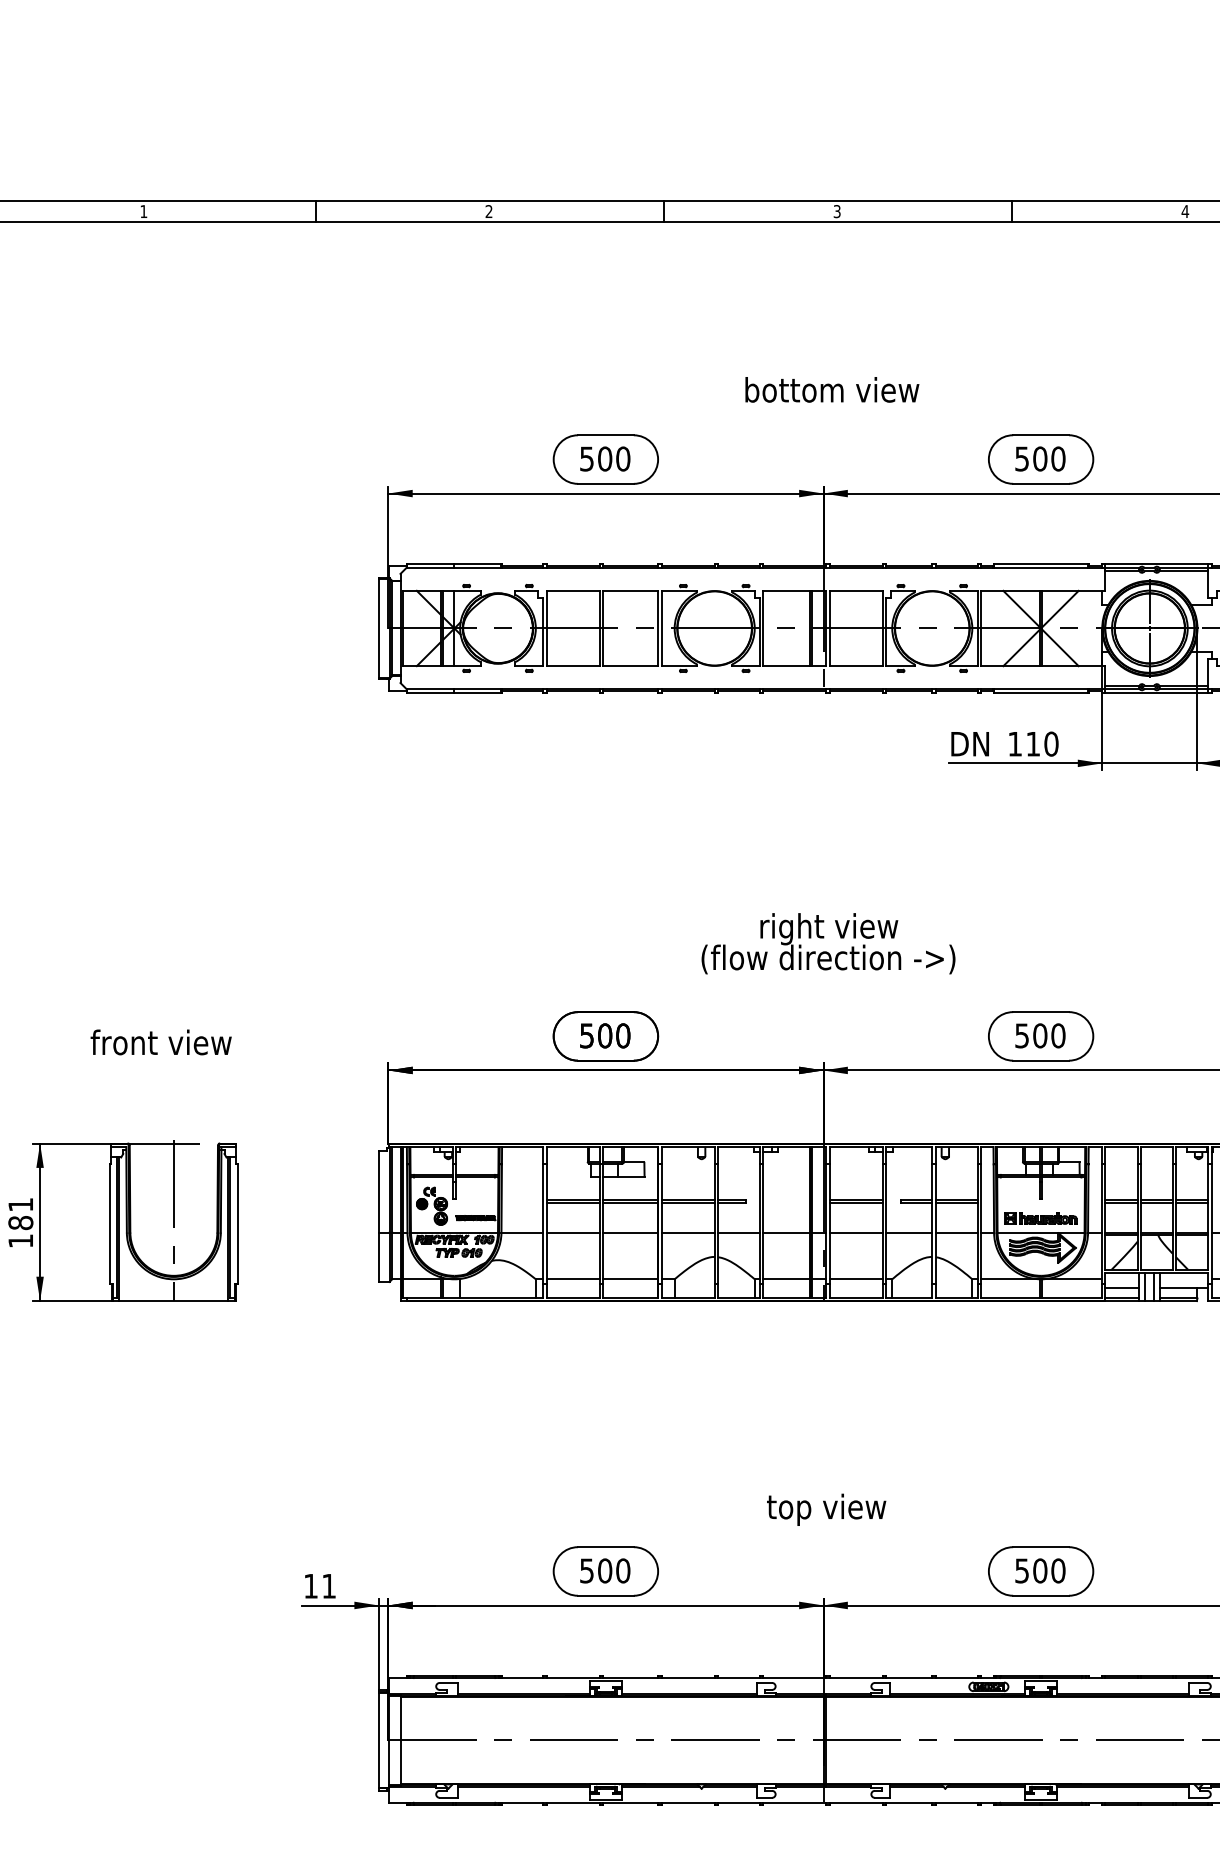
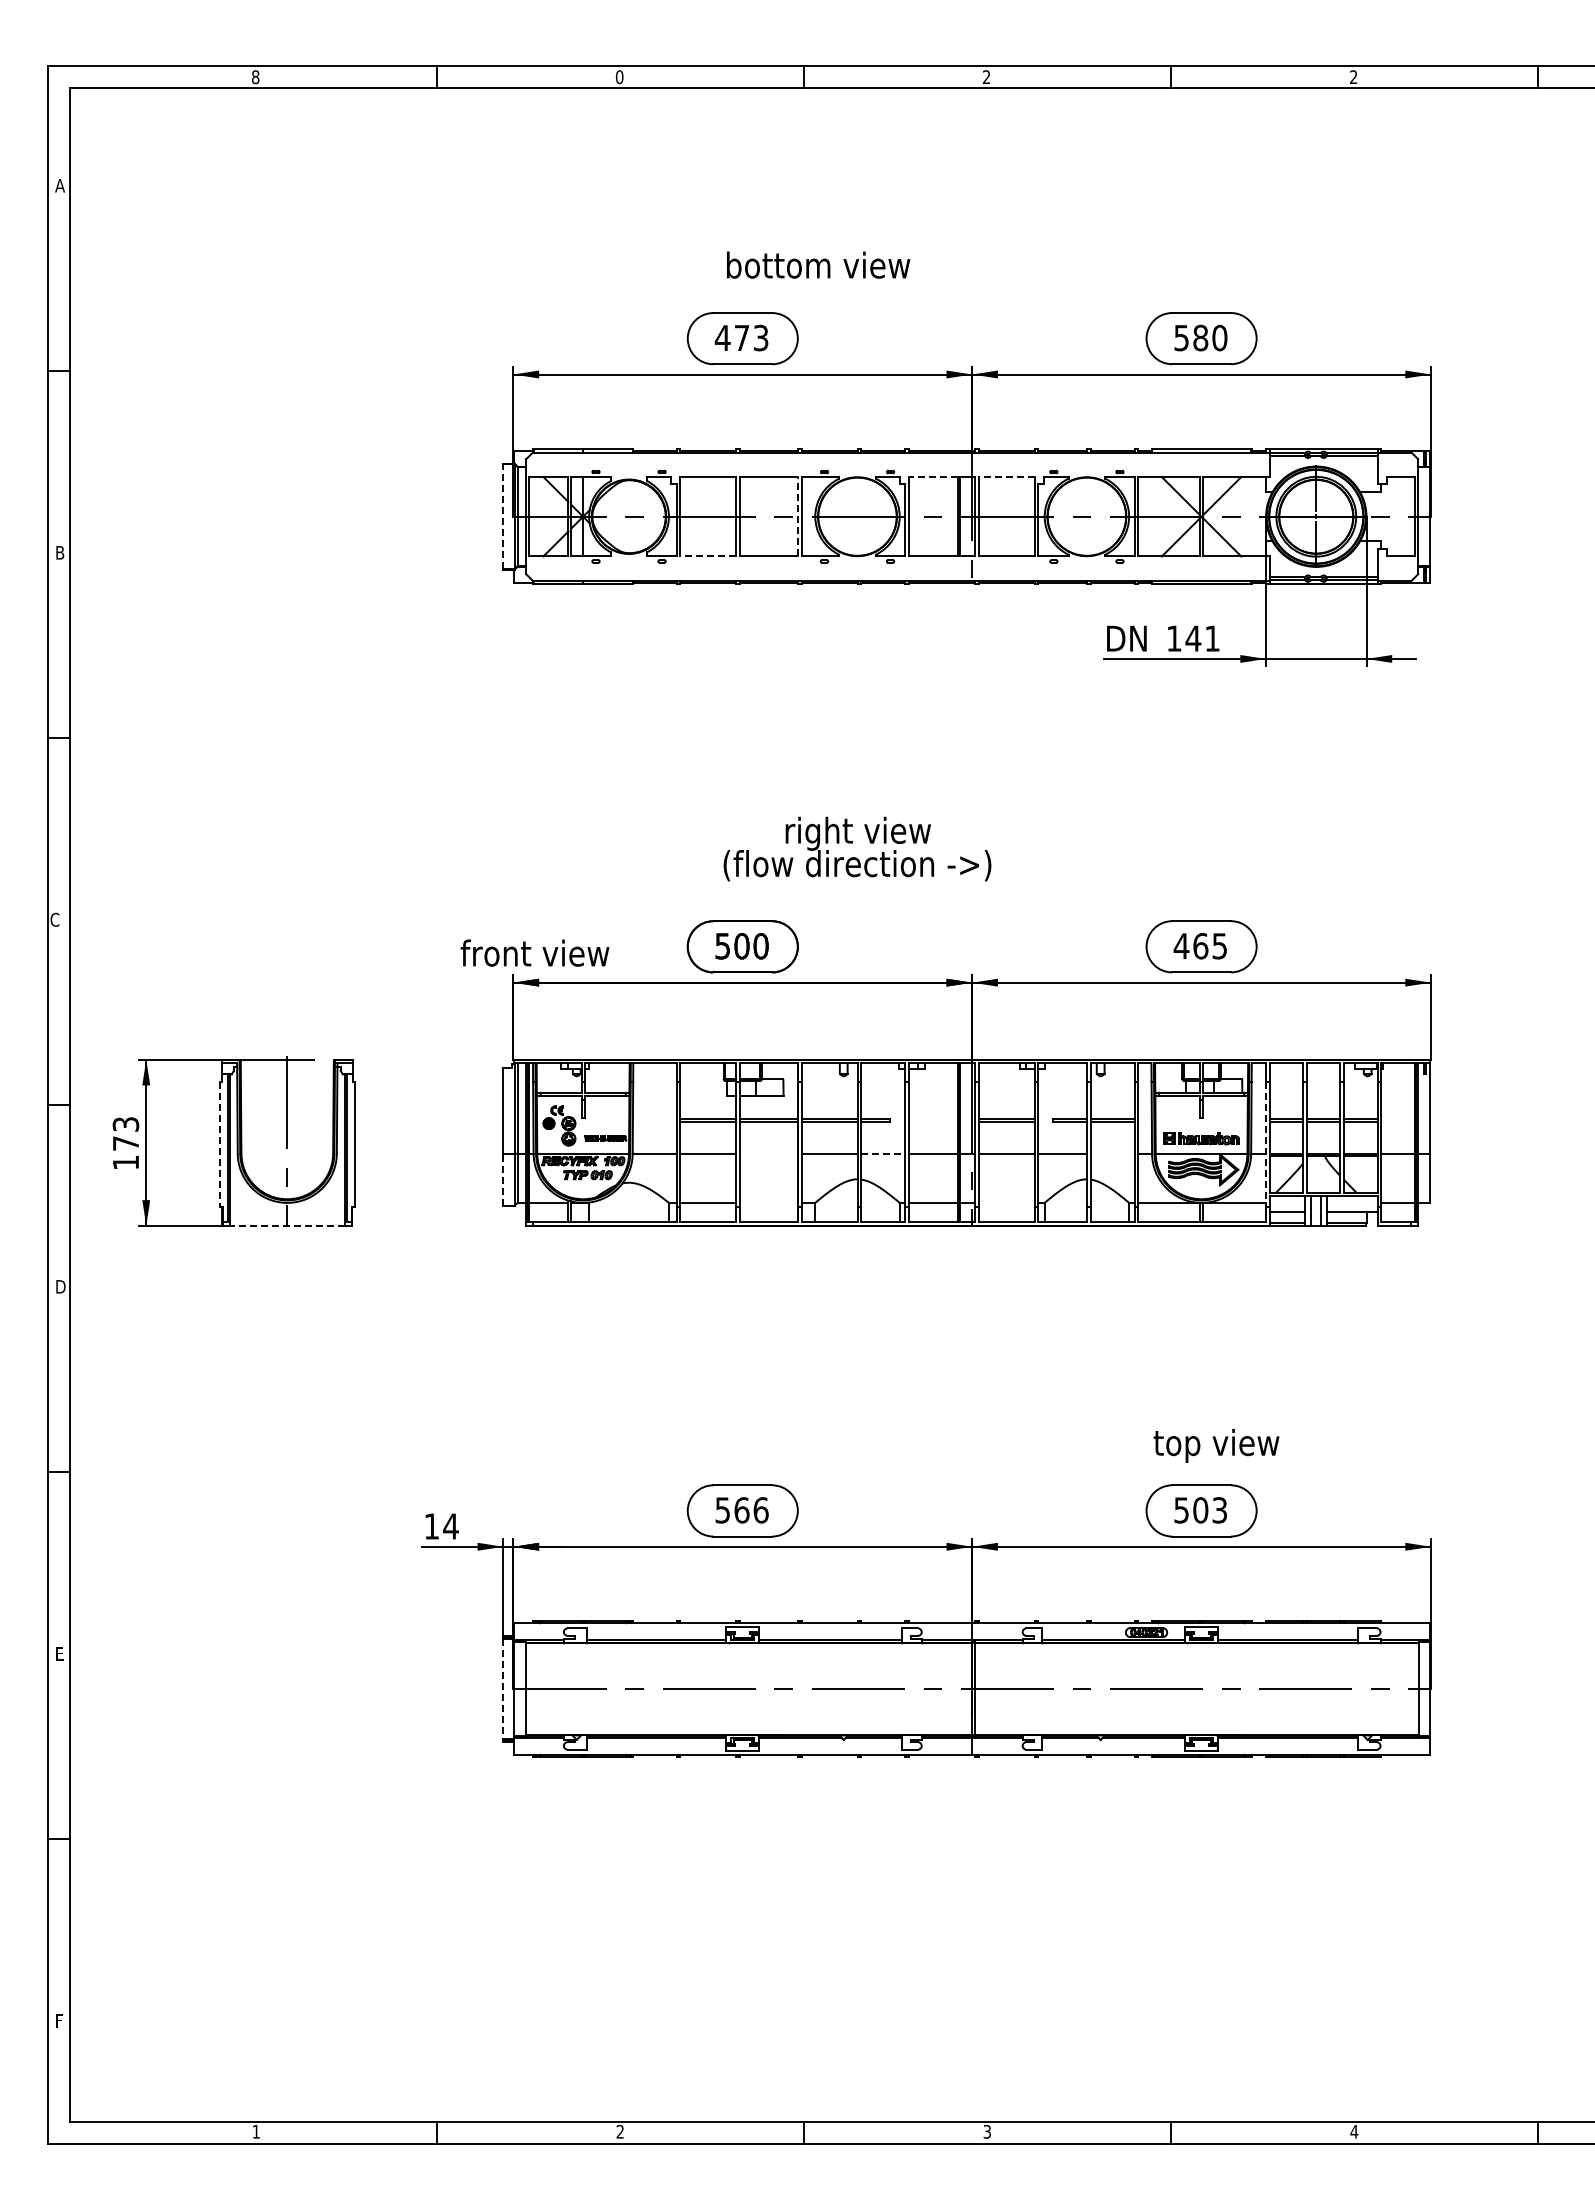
text: (1185, 210) -> (1353, 76), 4 -> 2
text: (143, 211) -> (255, 77), 1 -> 8
text: (488, 211) -> (619, 77), 2 -> 0
text: (837, 211) -> (986, 77), 3 -> 2
text: (832, 389) -> (818, 264), moved
text: (604, 458) -> (741, 337), 500 -> 473
text: (1040, 458) -> (1200, 337), 500 -> 580
line: (785, 591) -> (932, 477), solid -> dashed
line: (856, 591) -> (1006, 477), solid -> dashed
line: (378, 628) -> (503, 516), solid -> dashed
line: (657, 628) -> (797, 516), solid -> dashed
line: (573, 666) -> (708, 556), solid -> dashed
text: (1041, 743) -> (1202, 638), 110 -> 141
text: (828, 943) -> (857, 848), moved
text: (1040, 1036) -> (1200, 946), 500 -> 465
text: (160, 1041) -> (534, 952), moved
text: (20, 1213) -> (125, 1133), 181 -> 173
line: (109, 1223) -> (219, 1144), solid -> dashed
line: (1101, 1223) -> (1265, 1144), solid -> dashed
line: (630, 1232) -> (768, 1153), removed
line: (739, 1232) -> (883, 1153), solid -> dashed
line: (956, 1232) -> (1112, 1153), removed
line: (378, 1257) -> (503, 1179), solid -> dashed
line: (630, 1278) -> (768, 1202), removed
line: (856, 1278) -> (1006, 1202), removed
line: (174, 1300) -> (287, 1225), solid -> dashed
text: (826, 1509) -> (1216, 1445), moved
text: (614, 1571) -> (751, 1510), 500 -> 566
text: (1058, 1571) -> (1219, 1510), 500 -> 503
text: (328, 1586) -> (450, 1526), 11 -> 14
line: (378, 1740) -> (503, 1689), solid -> dashed

